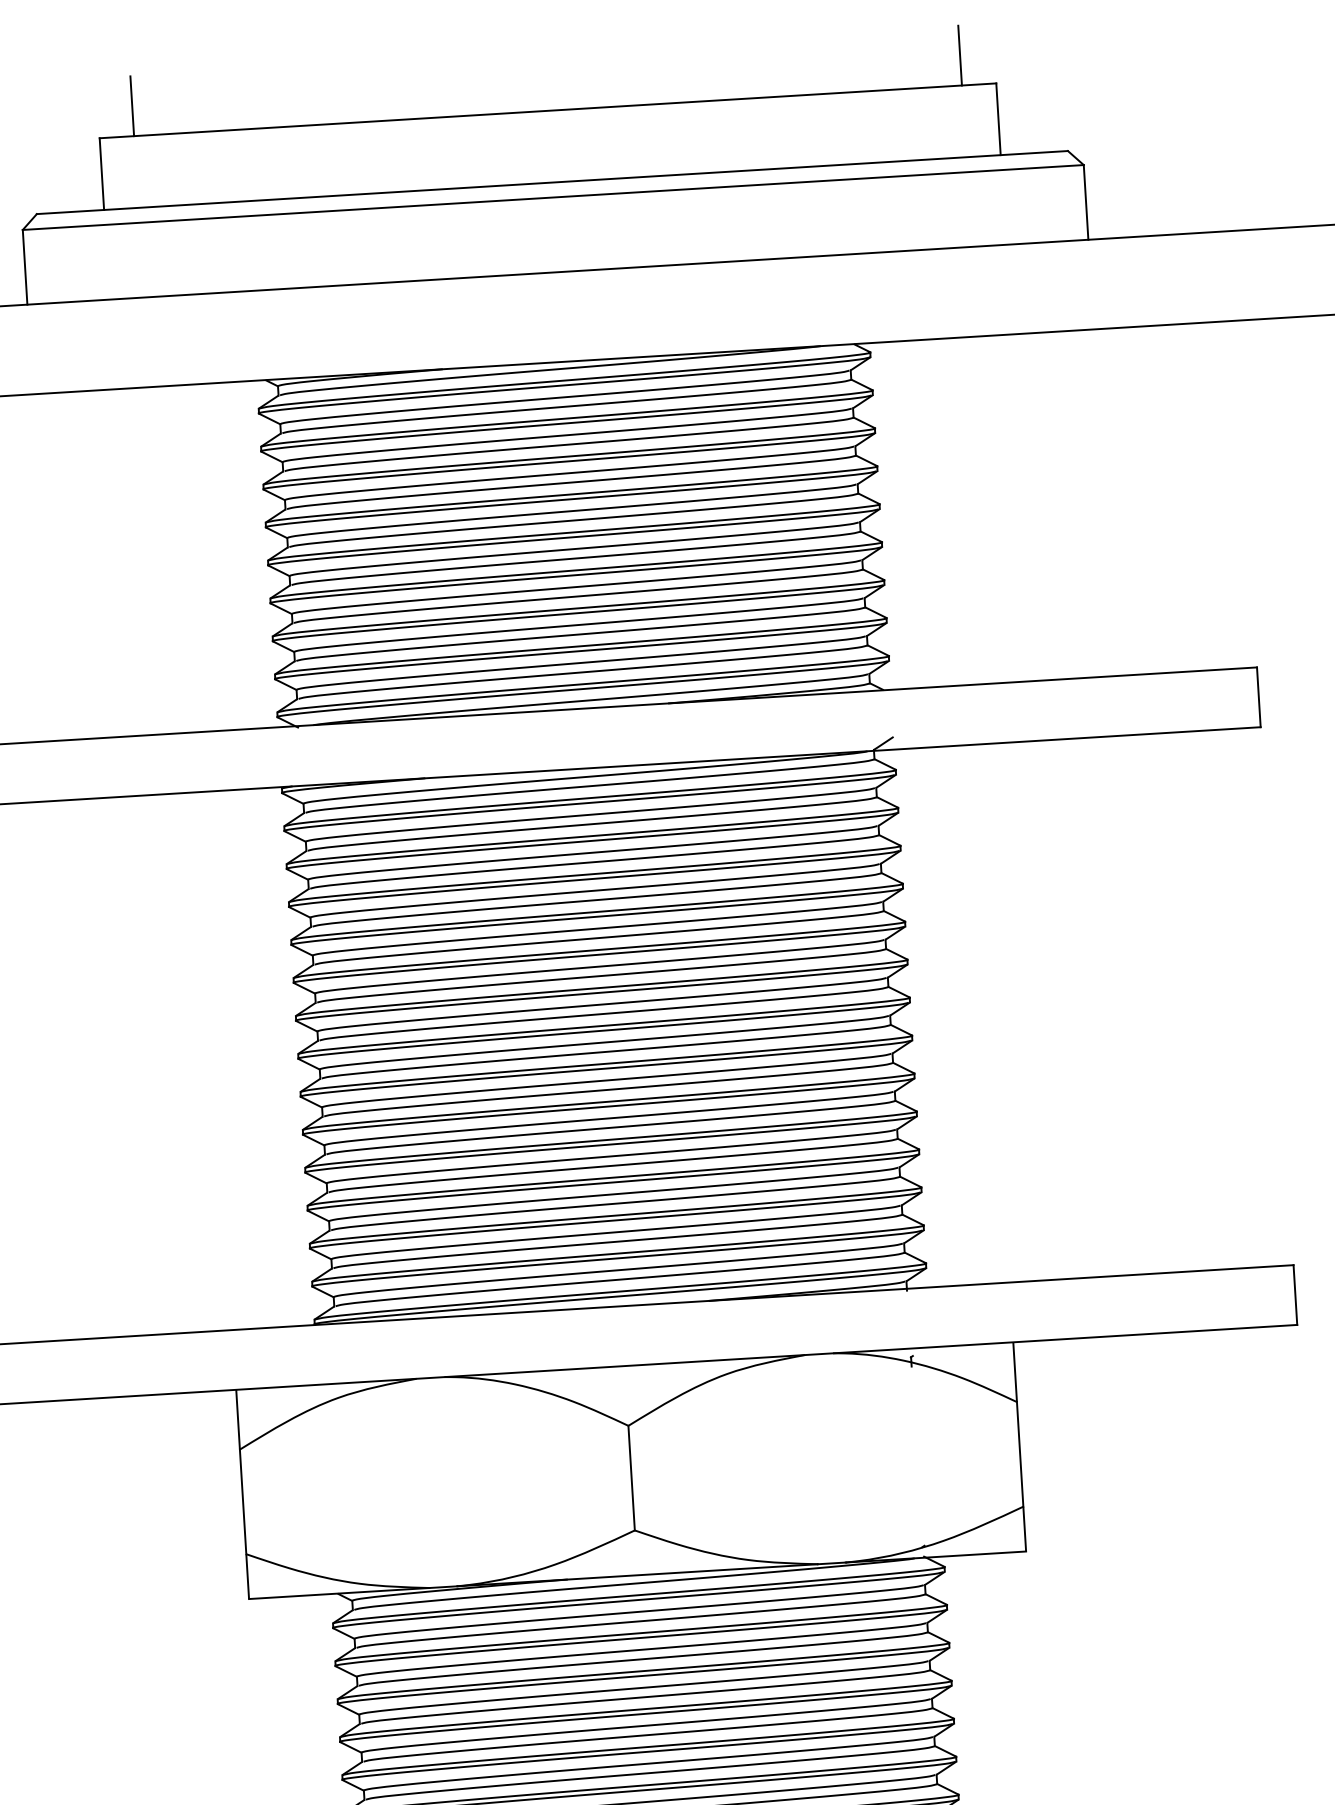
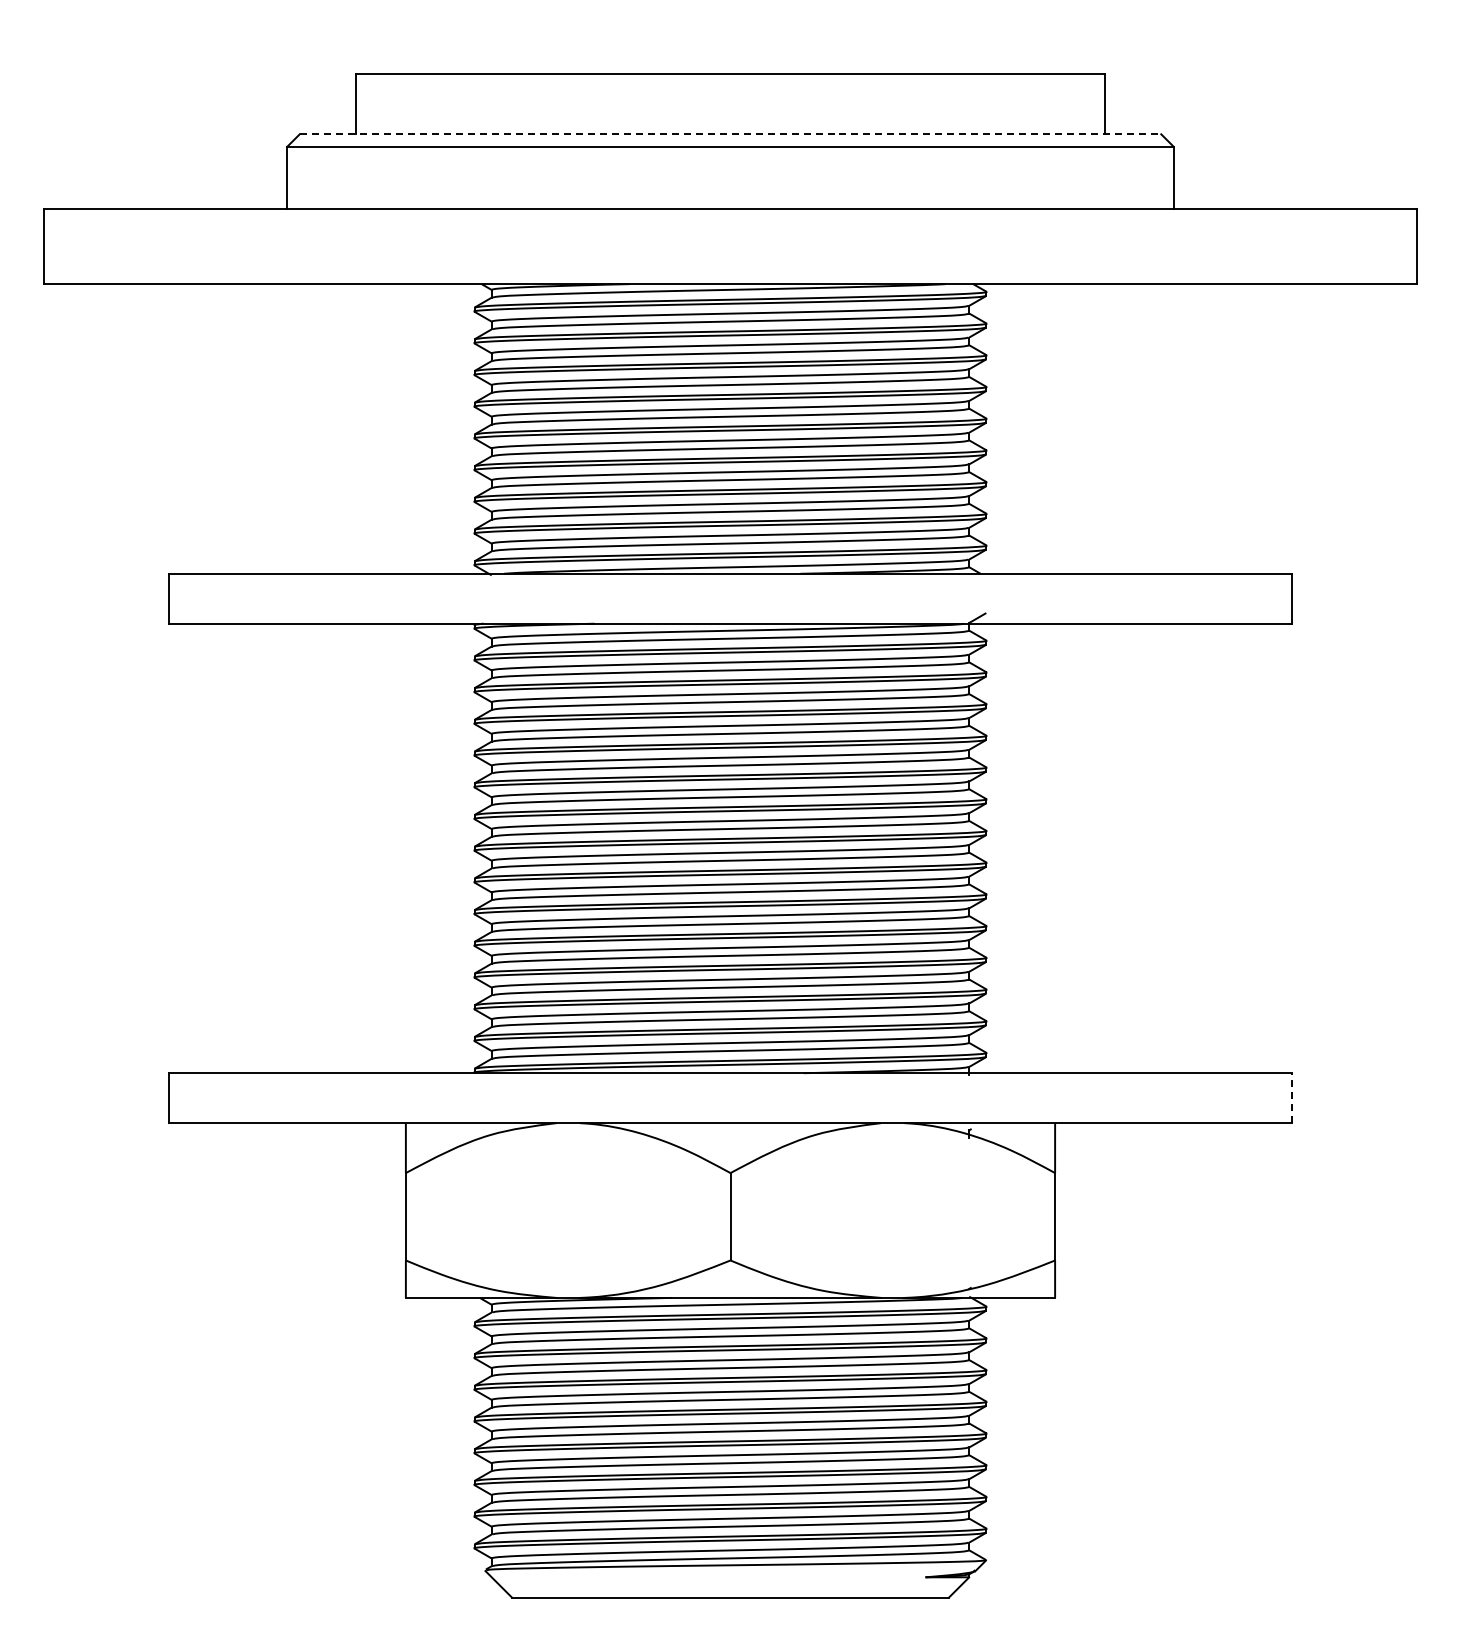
line: (960, 55) -> (1076, 49), removed
line: (132, 106) -> (384, 49), removed
line: (552, 182) -> (730, 134), solid -> dashed
line: (1295, 1295) -> (1292, 1098), solid -> dashed

